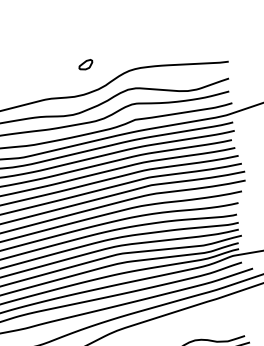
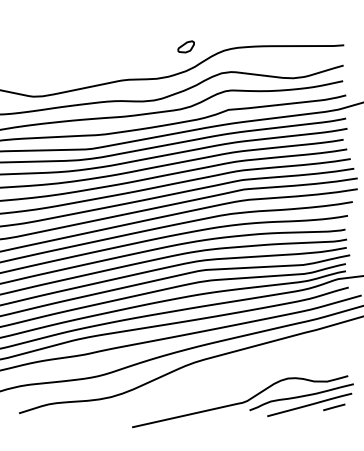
part: (85, 64) -> (185, 46), moved

